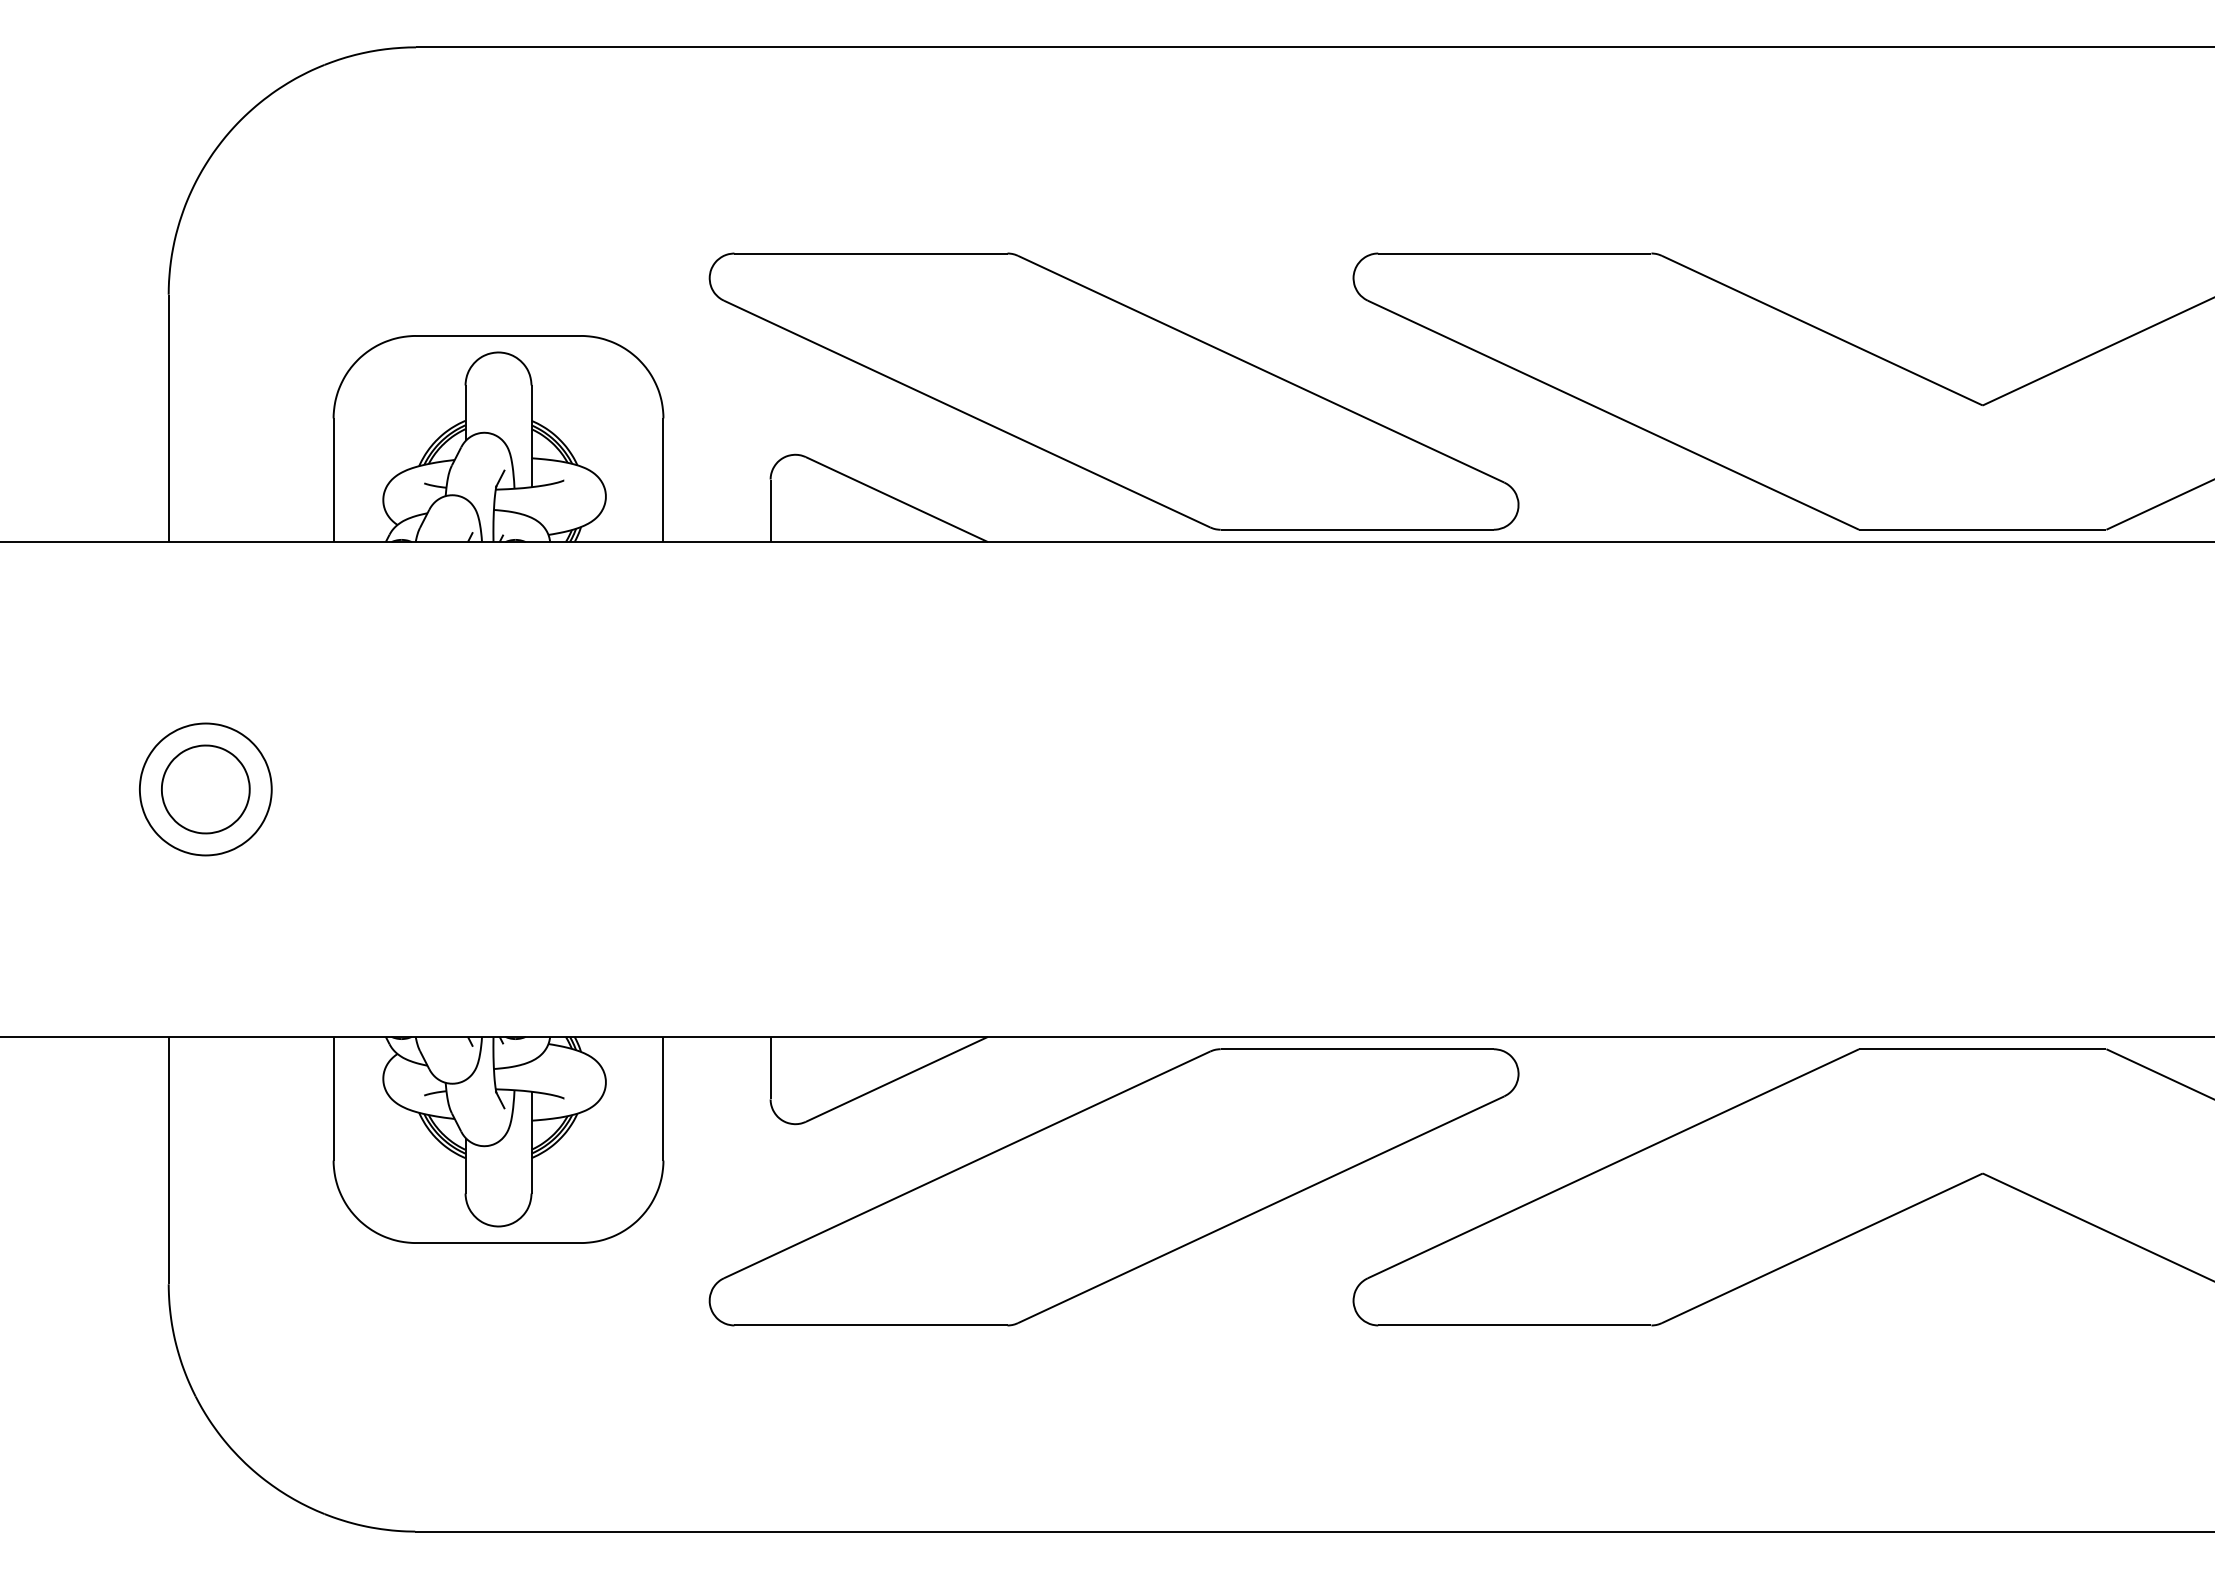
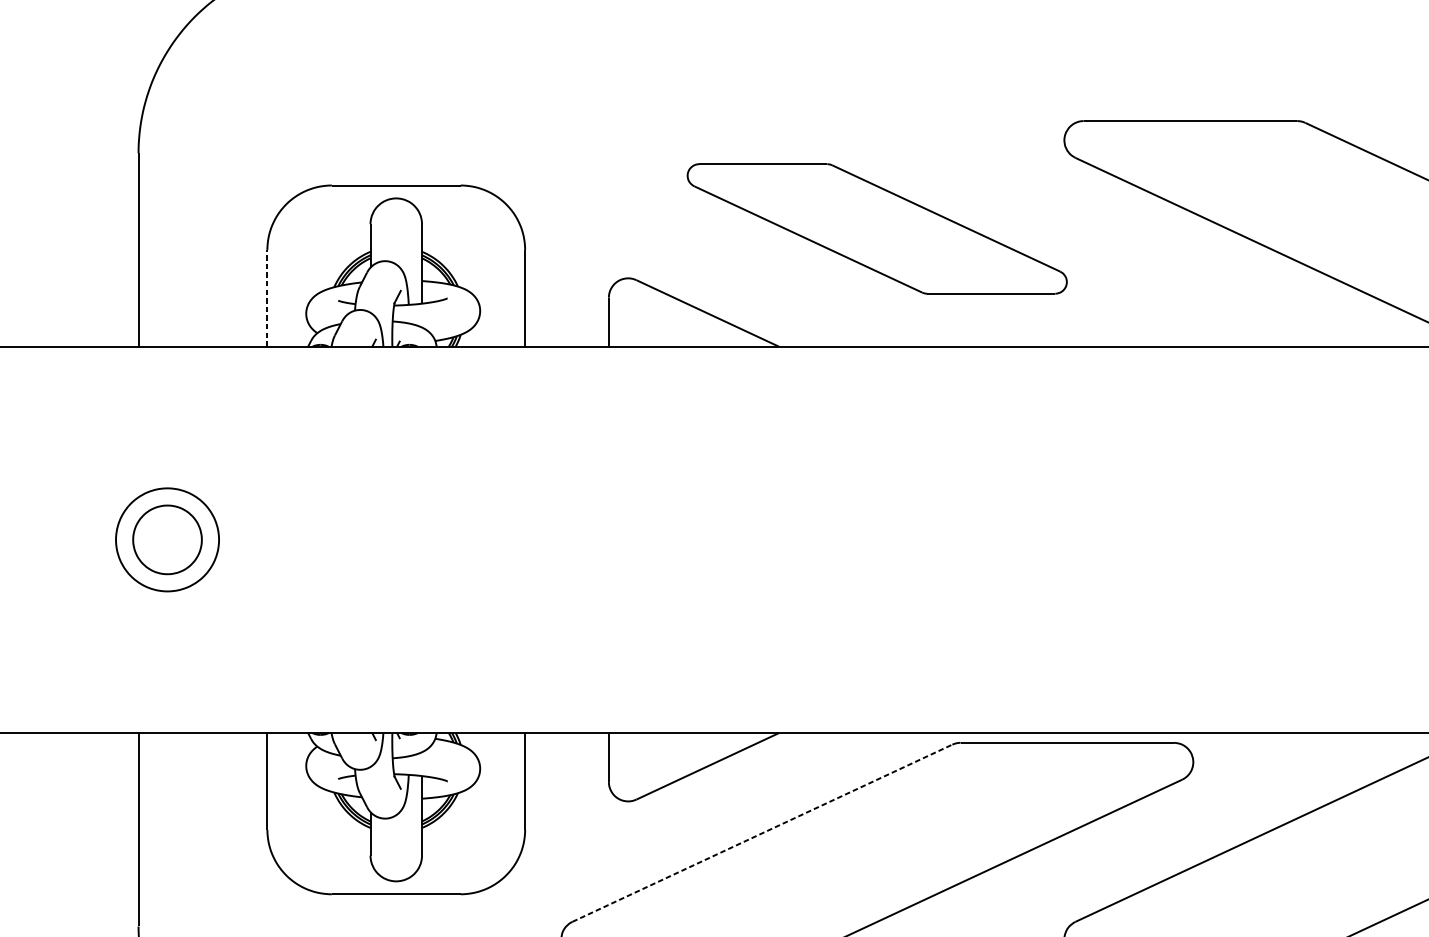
part: (1113, 391) -> (876, 228), size x0.6
line: (333, 480) -> (267, 298), solid -> dashed
line: (967, 1164) -> (762, 832), solid -> dashed

